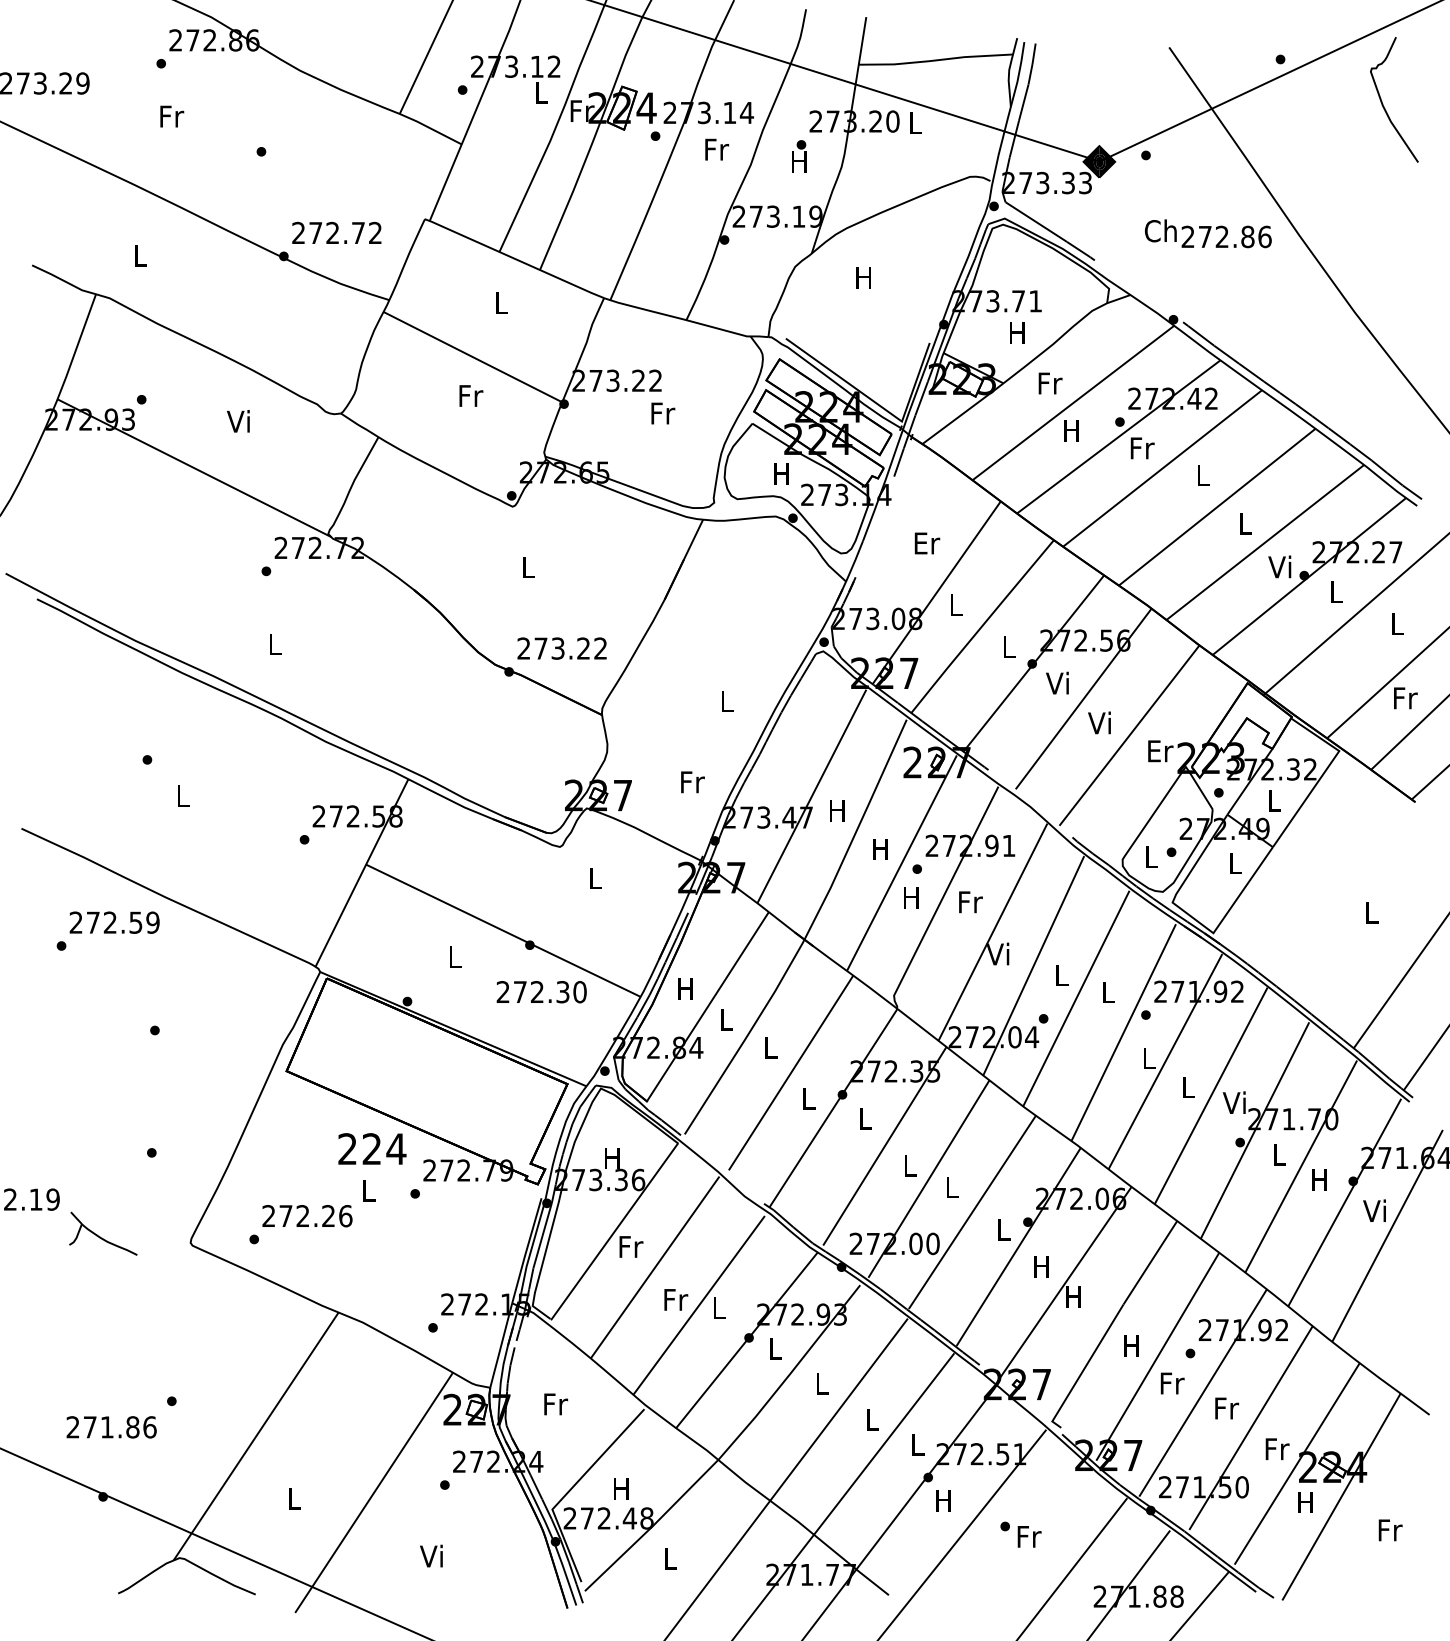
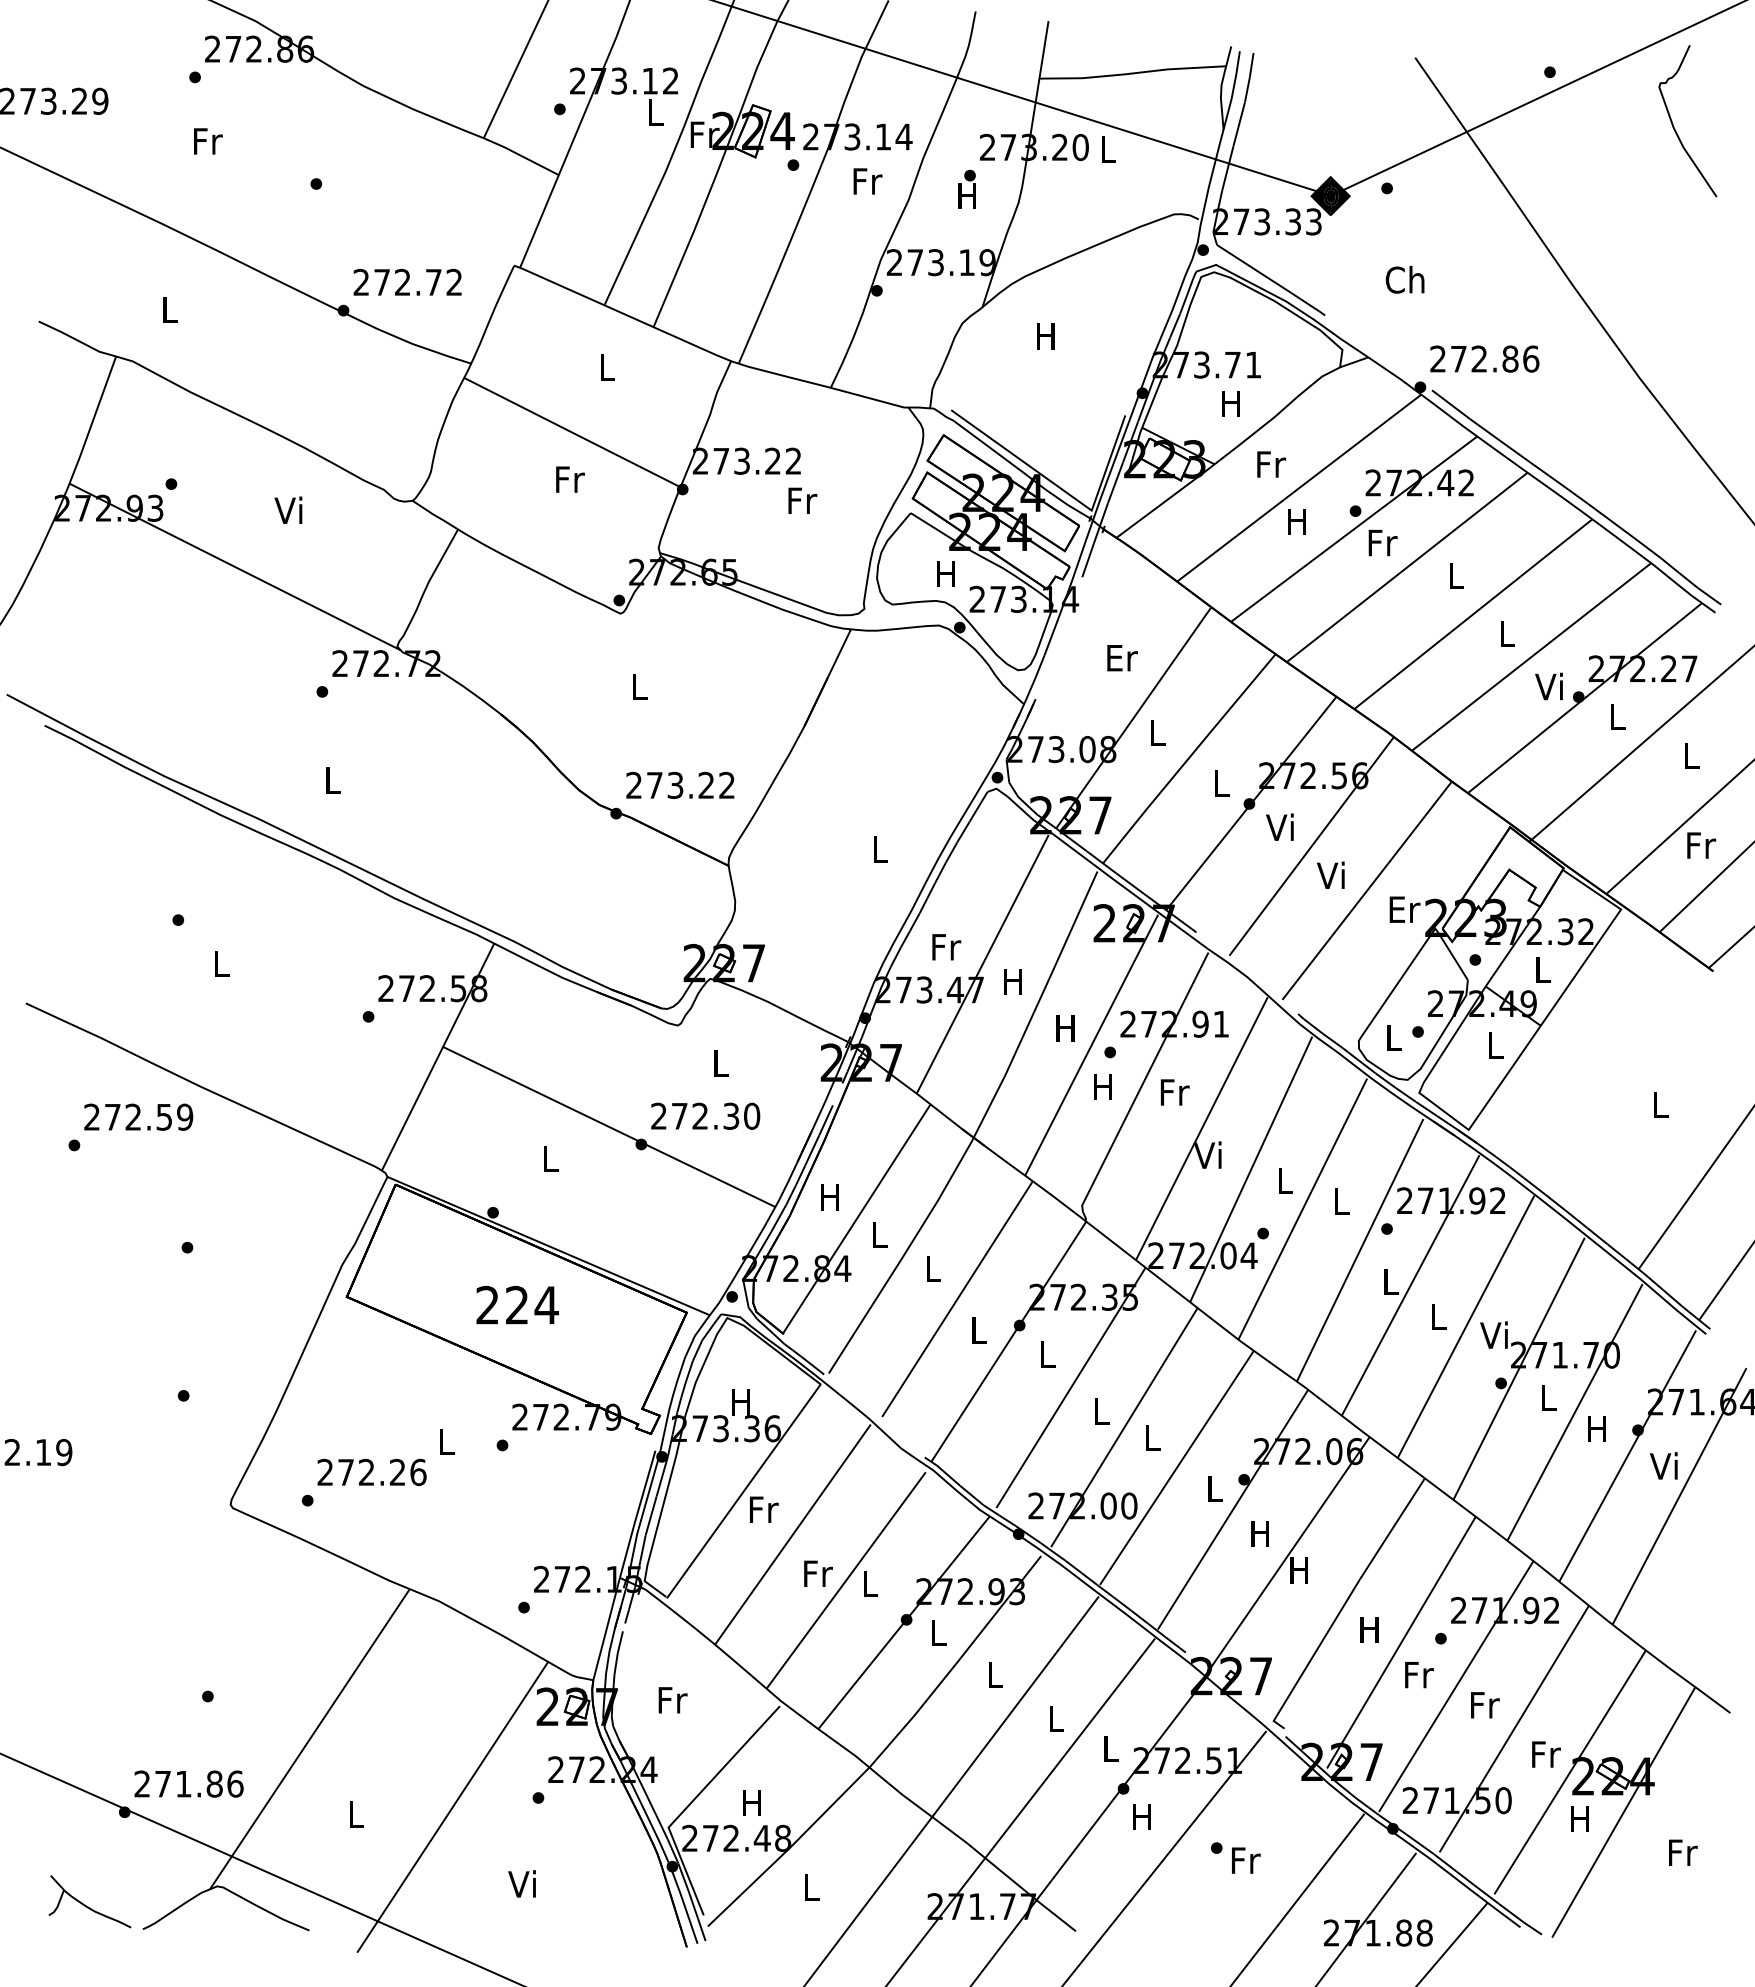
text: (1226, 236) -> (1484, 358), moved
text: (692, 782) -> (946, 947), moved
text: (541, 991) -> (705, 1115), moved
text: (372, 1148) -> (517, 1304), moved
part: (102, 1233) -> (89, 1901), moved
text: (111, 1426) -> (188, 1783), moved

